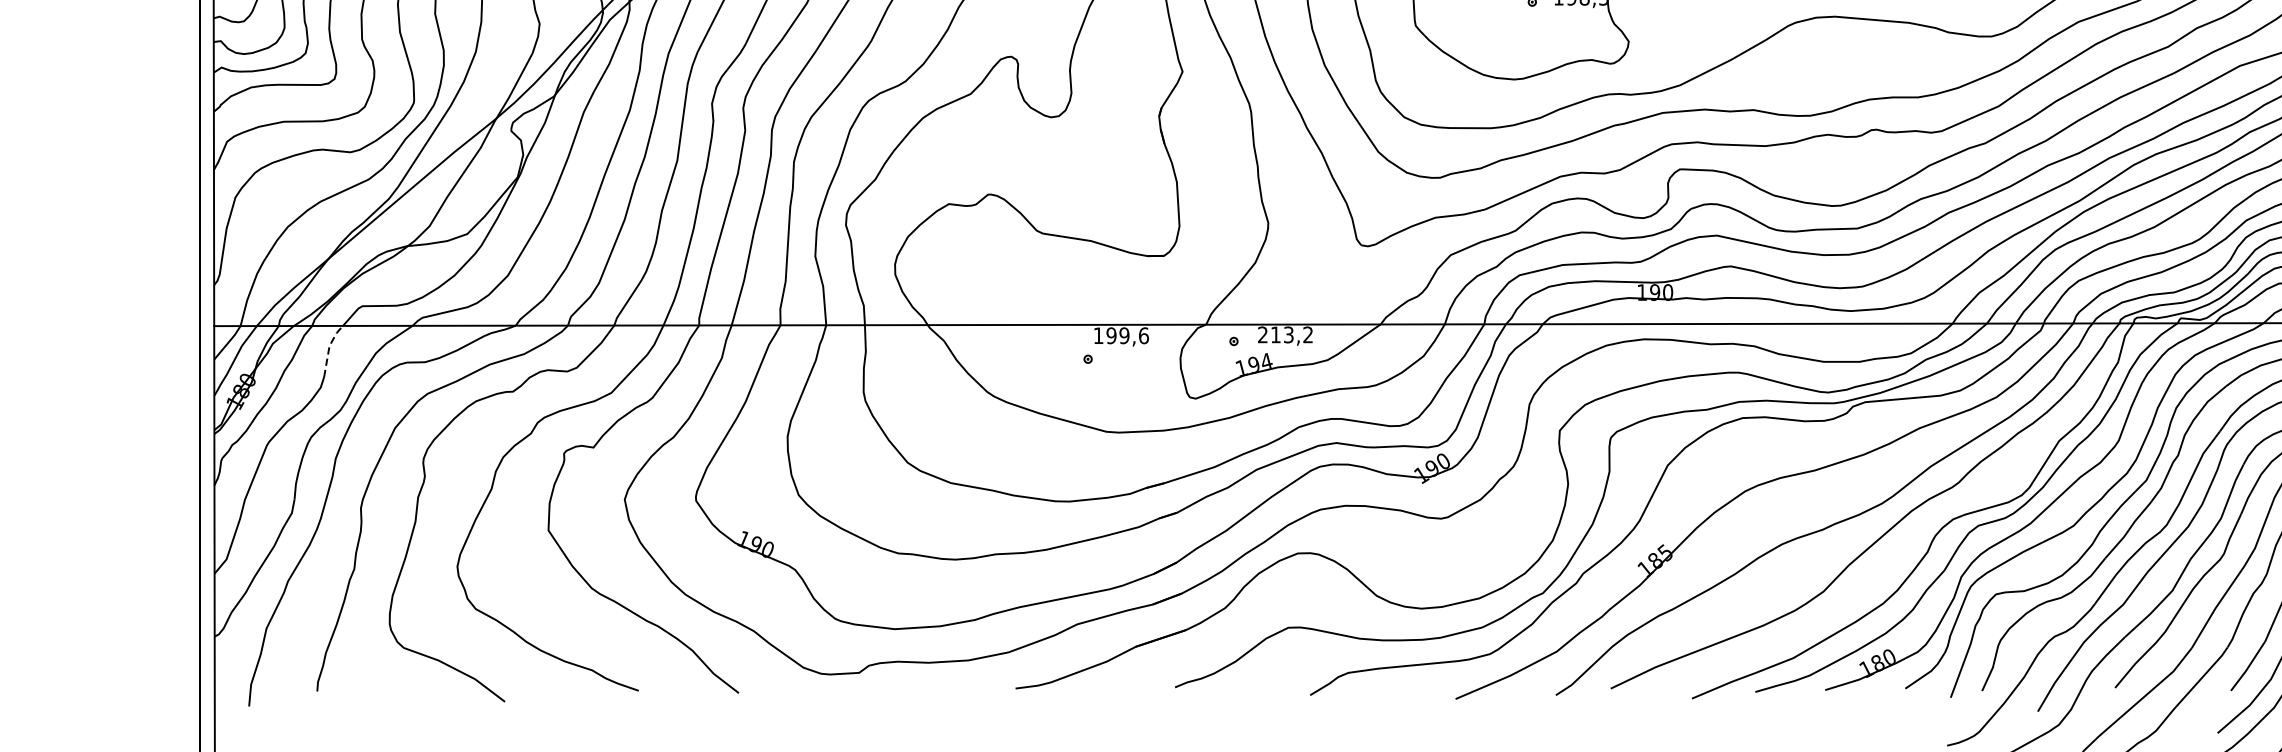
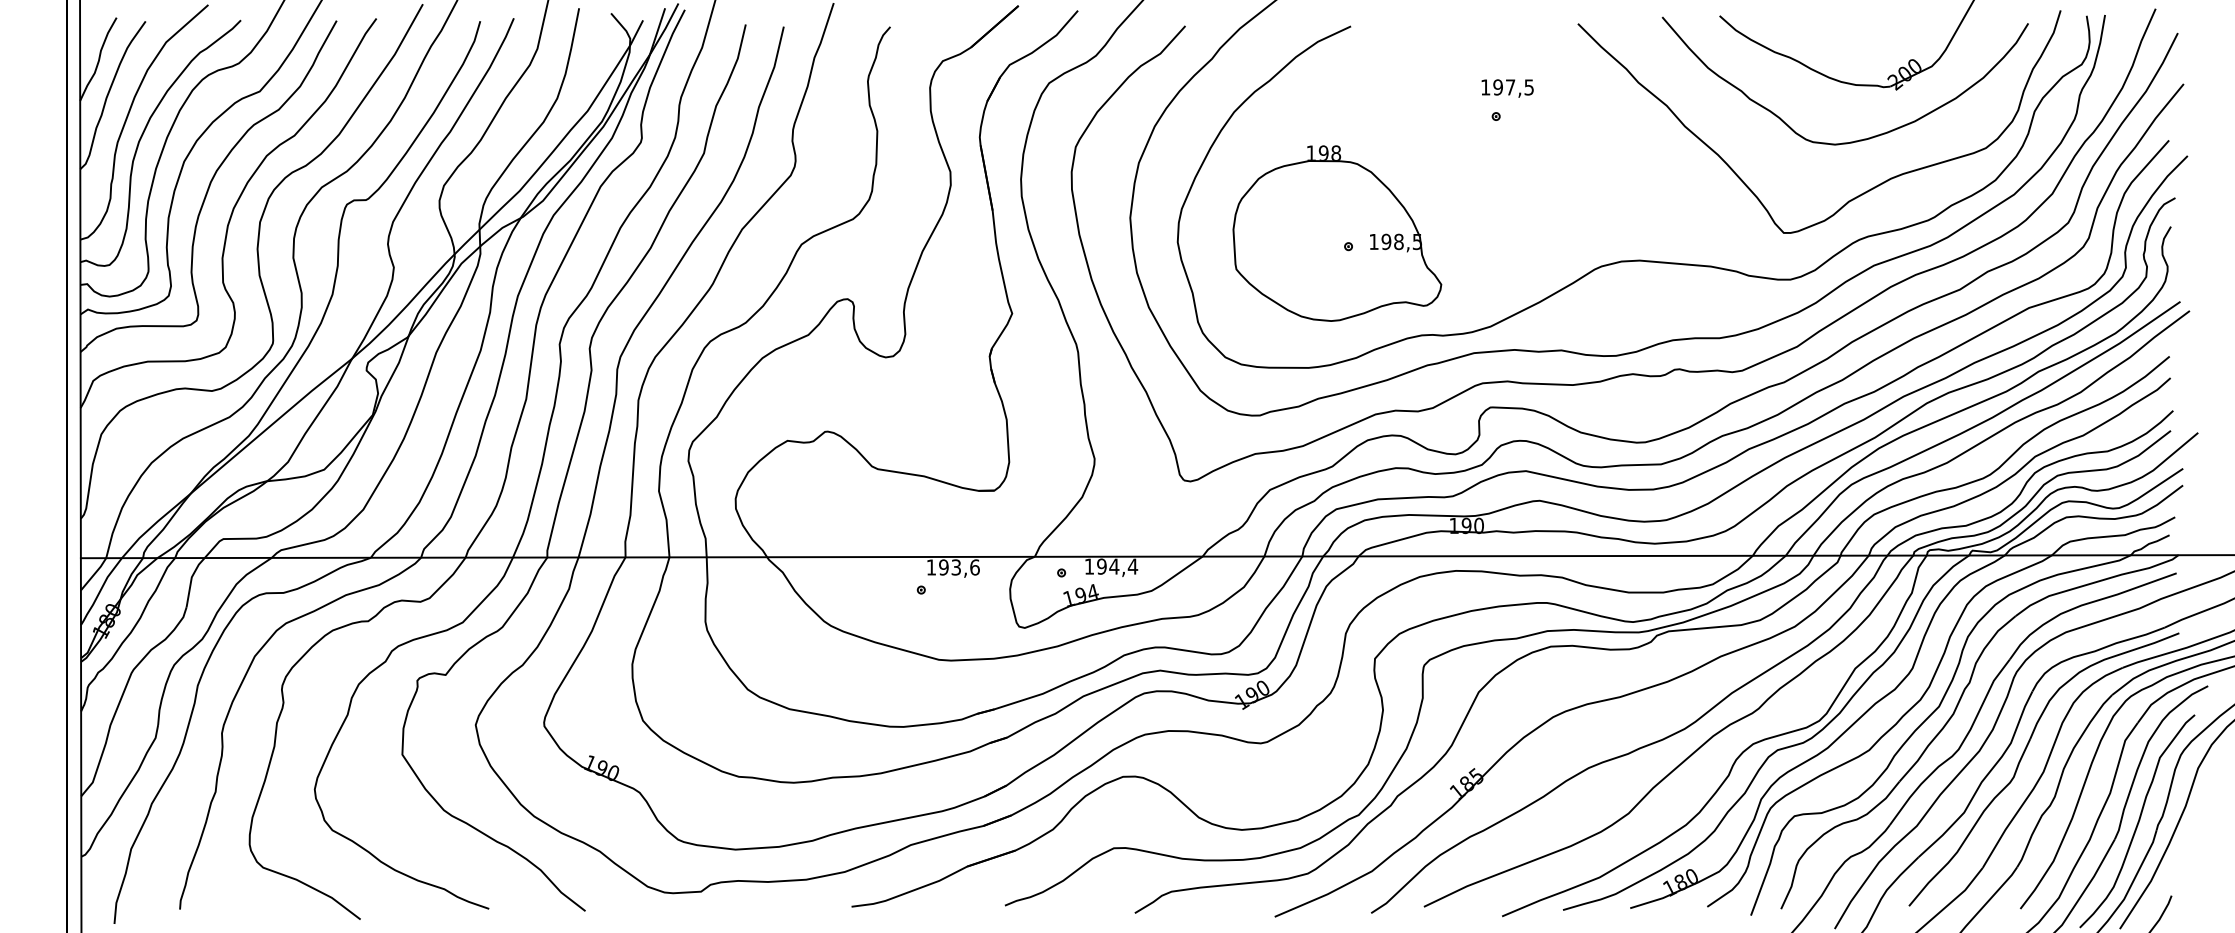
text: (1285, 334) -> (1111, 566), 213,2 -> 194,4
text: (1124, 335) -> (956, 567), 199,6 -> 193,6
line: (329, 348) -> (191, 579), dashed -> solid

